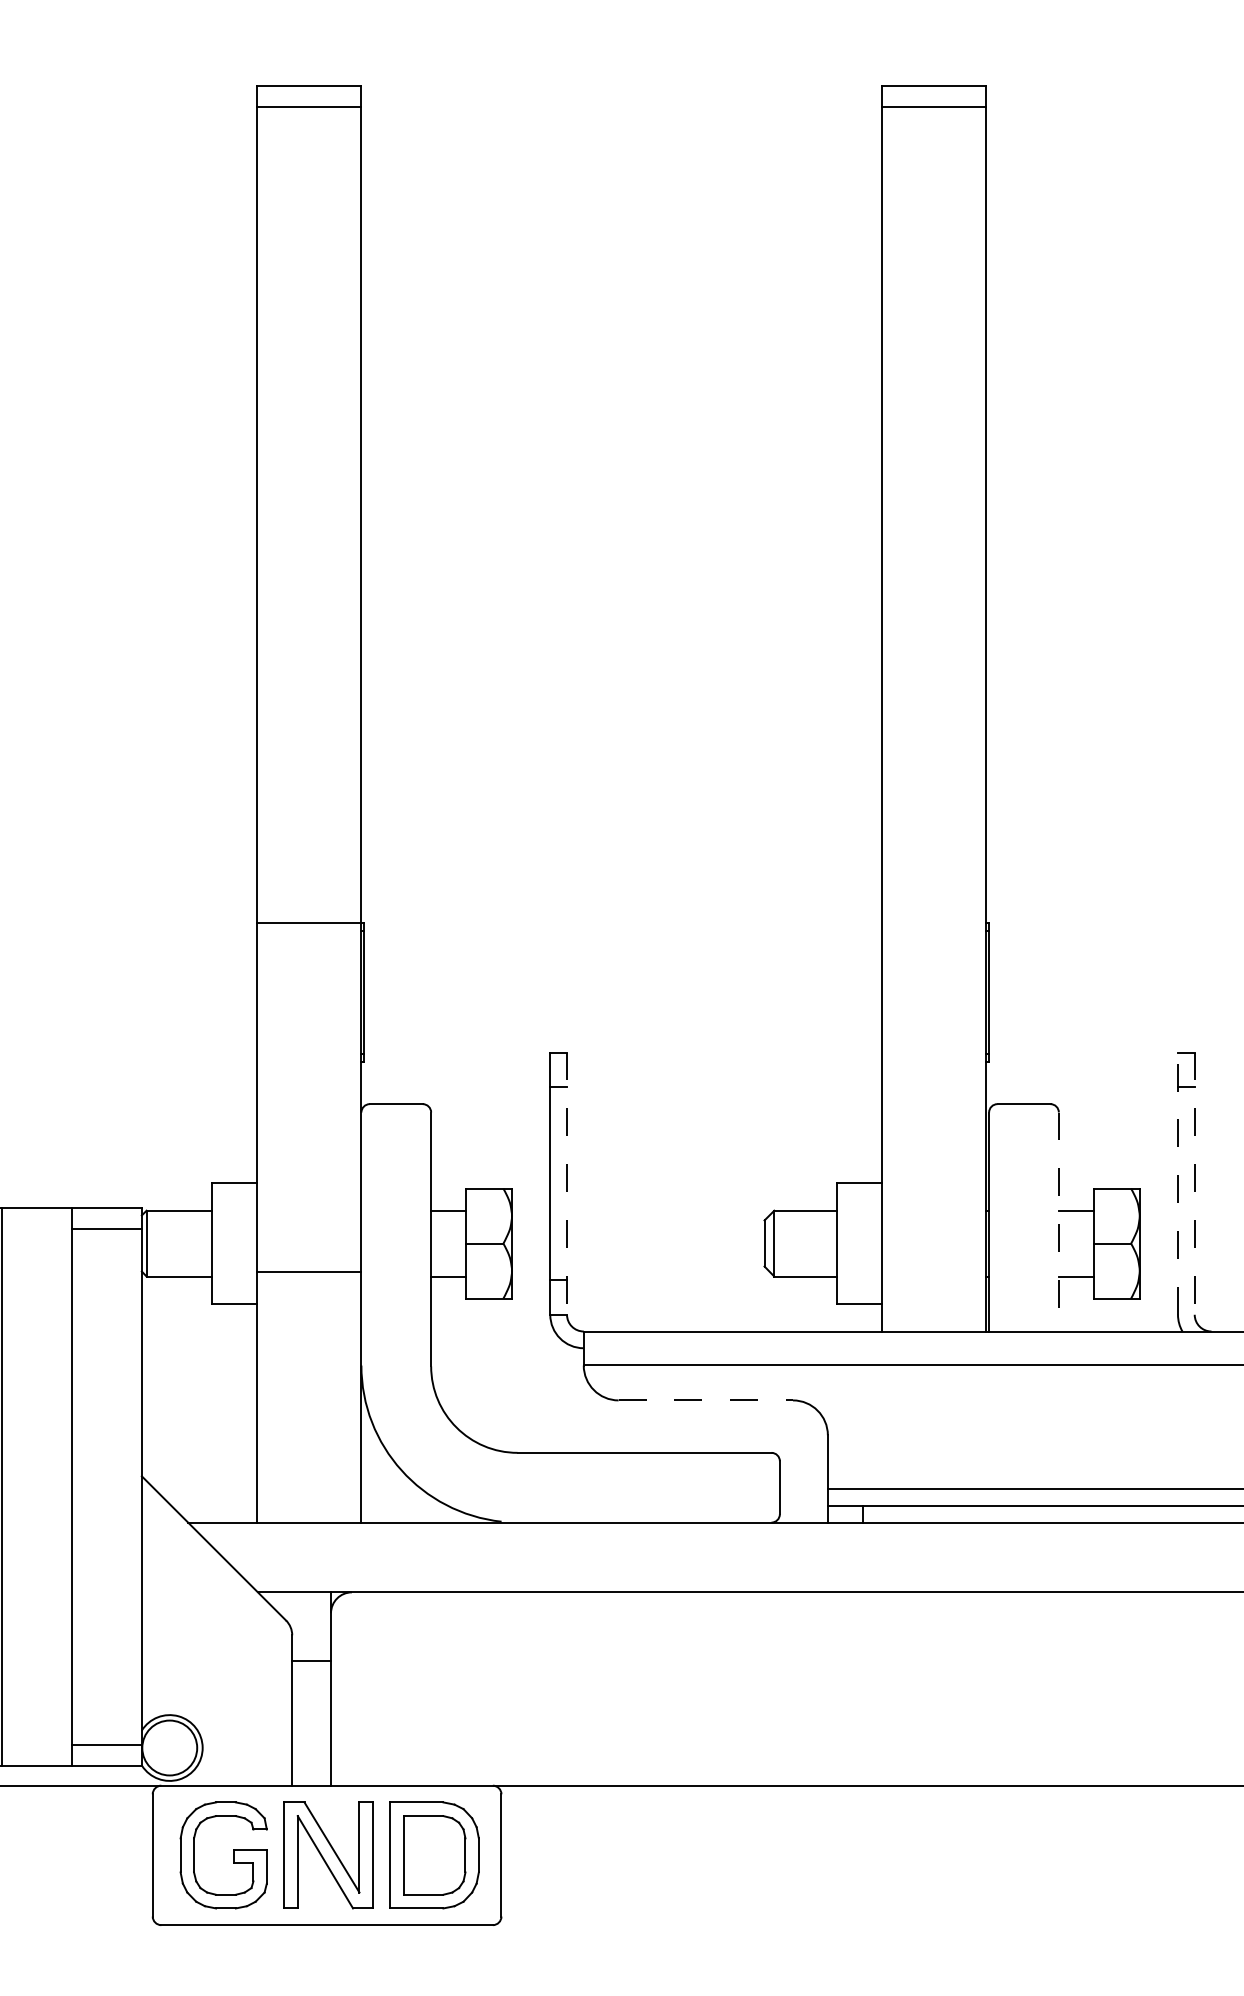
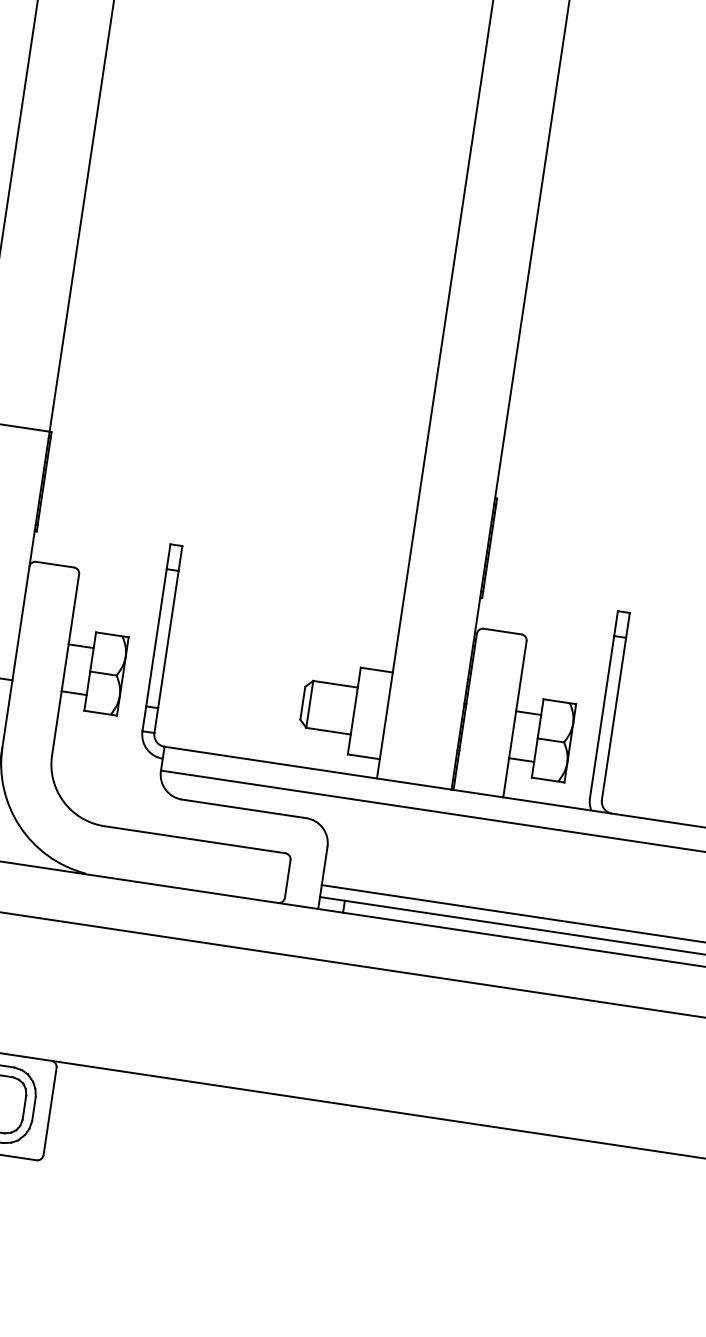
line: (1177, 1183) -> (603, 704), dashed -> solid
line: (567, 1184) -> (168, 640), dashed -> solid
line: (1194, 1184) -> (615, 707), dashed -> solid
line: (1058, 1222) -> (514, 719), dashed -> solid
line: (706, 1400) -> (244, 809), dashed -> solid

